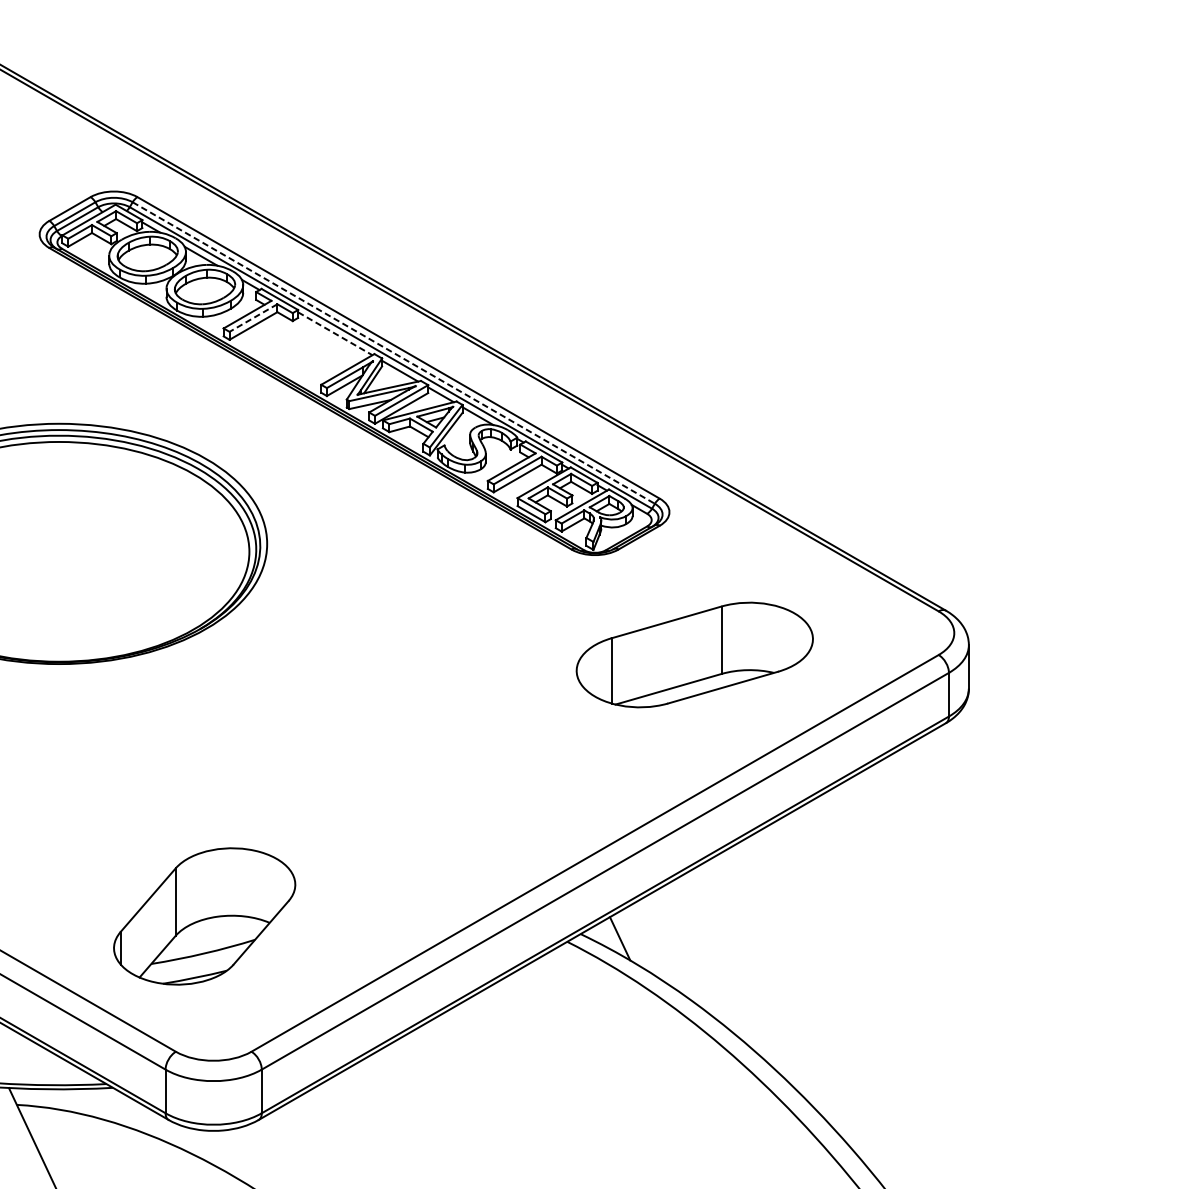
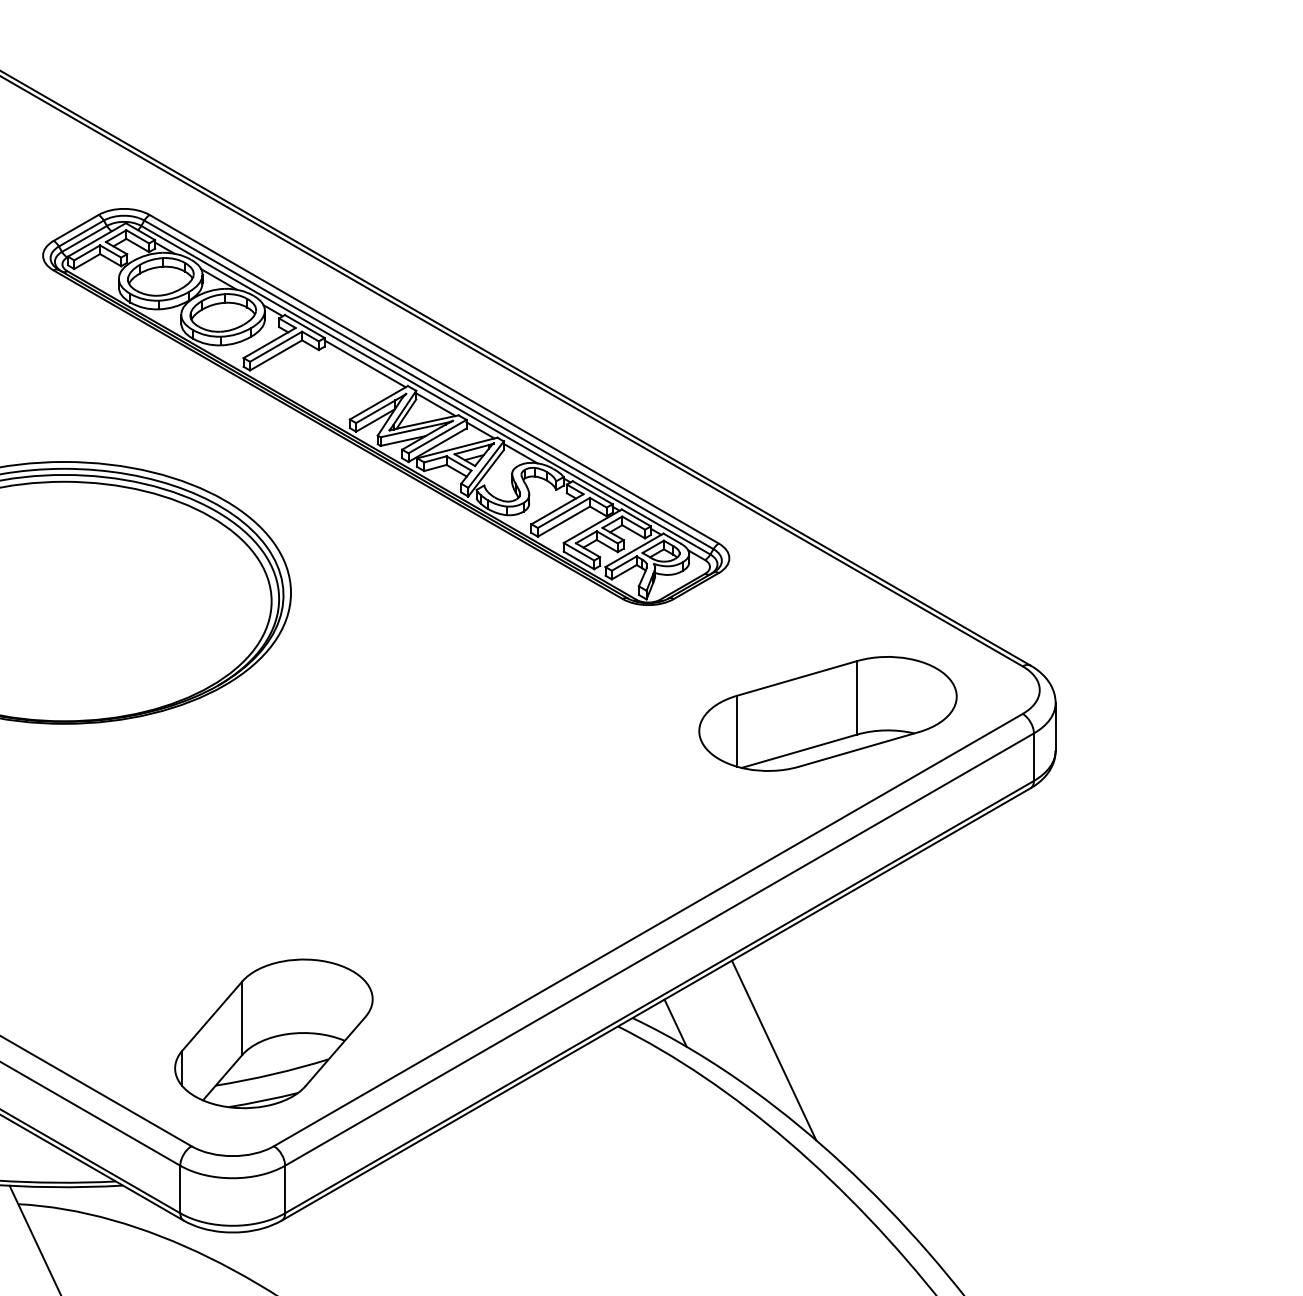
line: (252, 318) -> (275, 347), dashed -> solid
line: (335, 333) -> (365, 363), dashed -> solid
line: (393, 352) -> (428, 384), dashed -> solid
part: (694, 654) -> (827, 713), moved
part: (204, 916) -> (273, 1033), moved
line: (709, 963) -> (773, 1050), added

